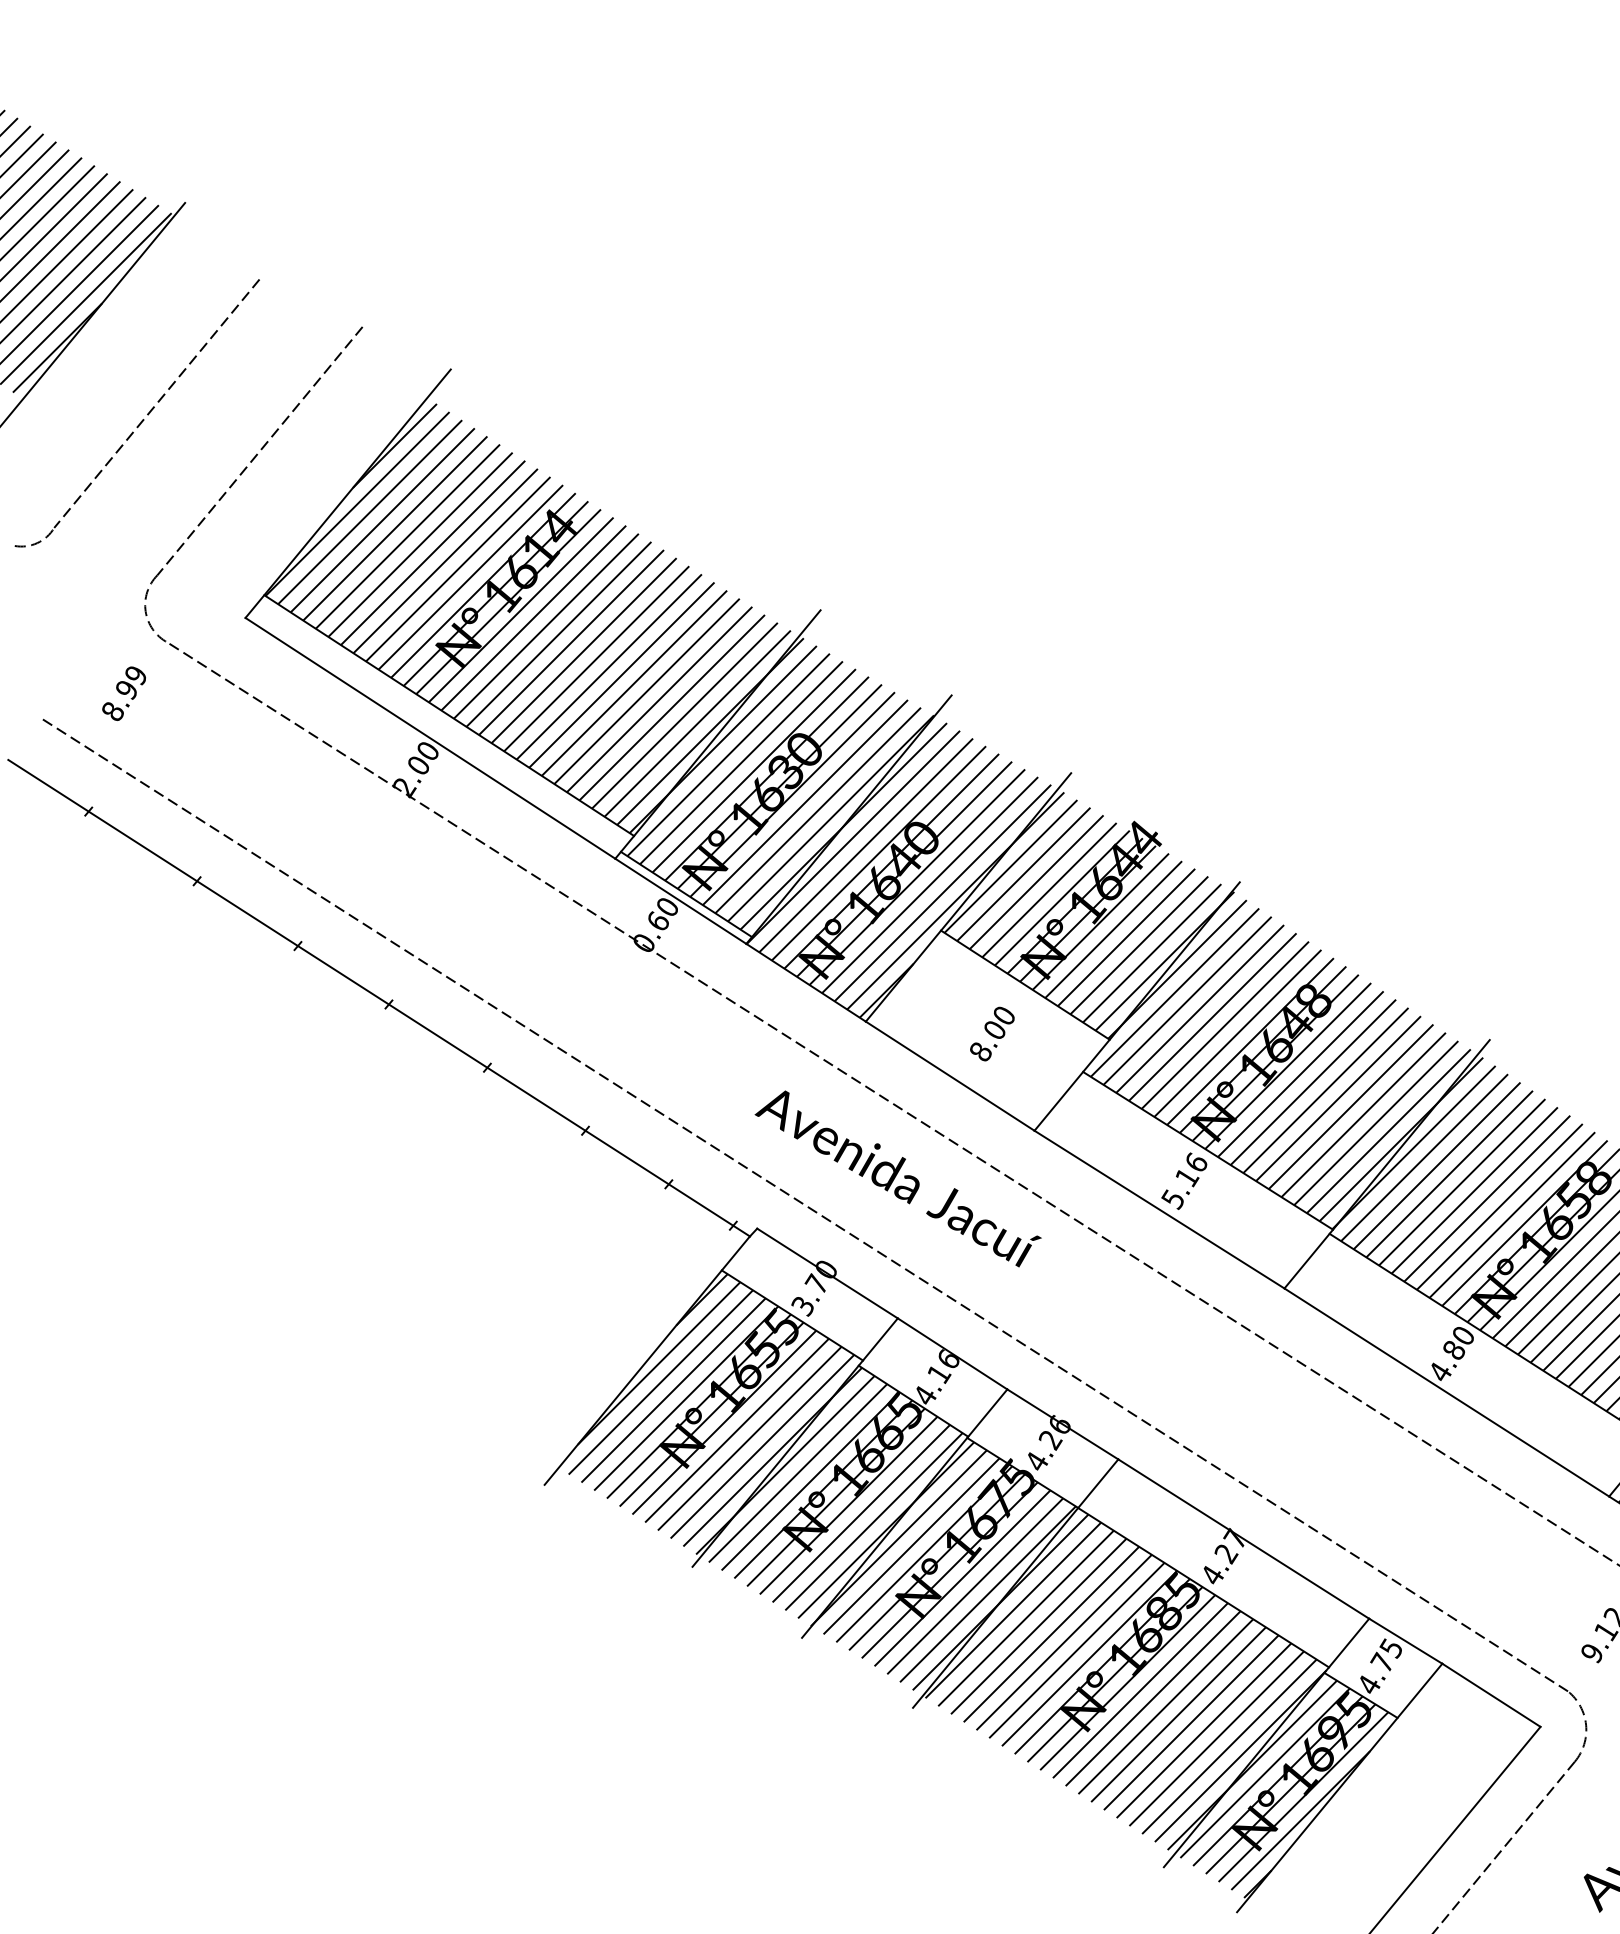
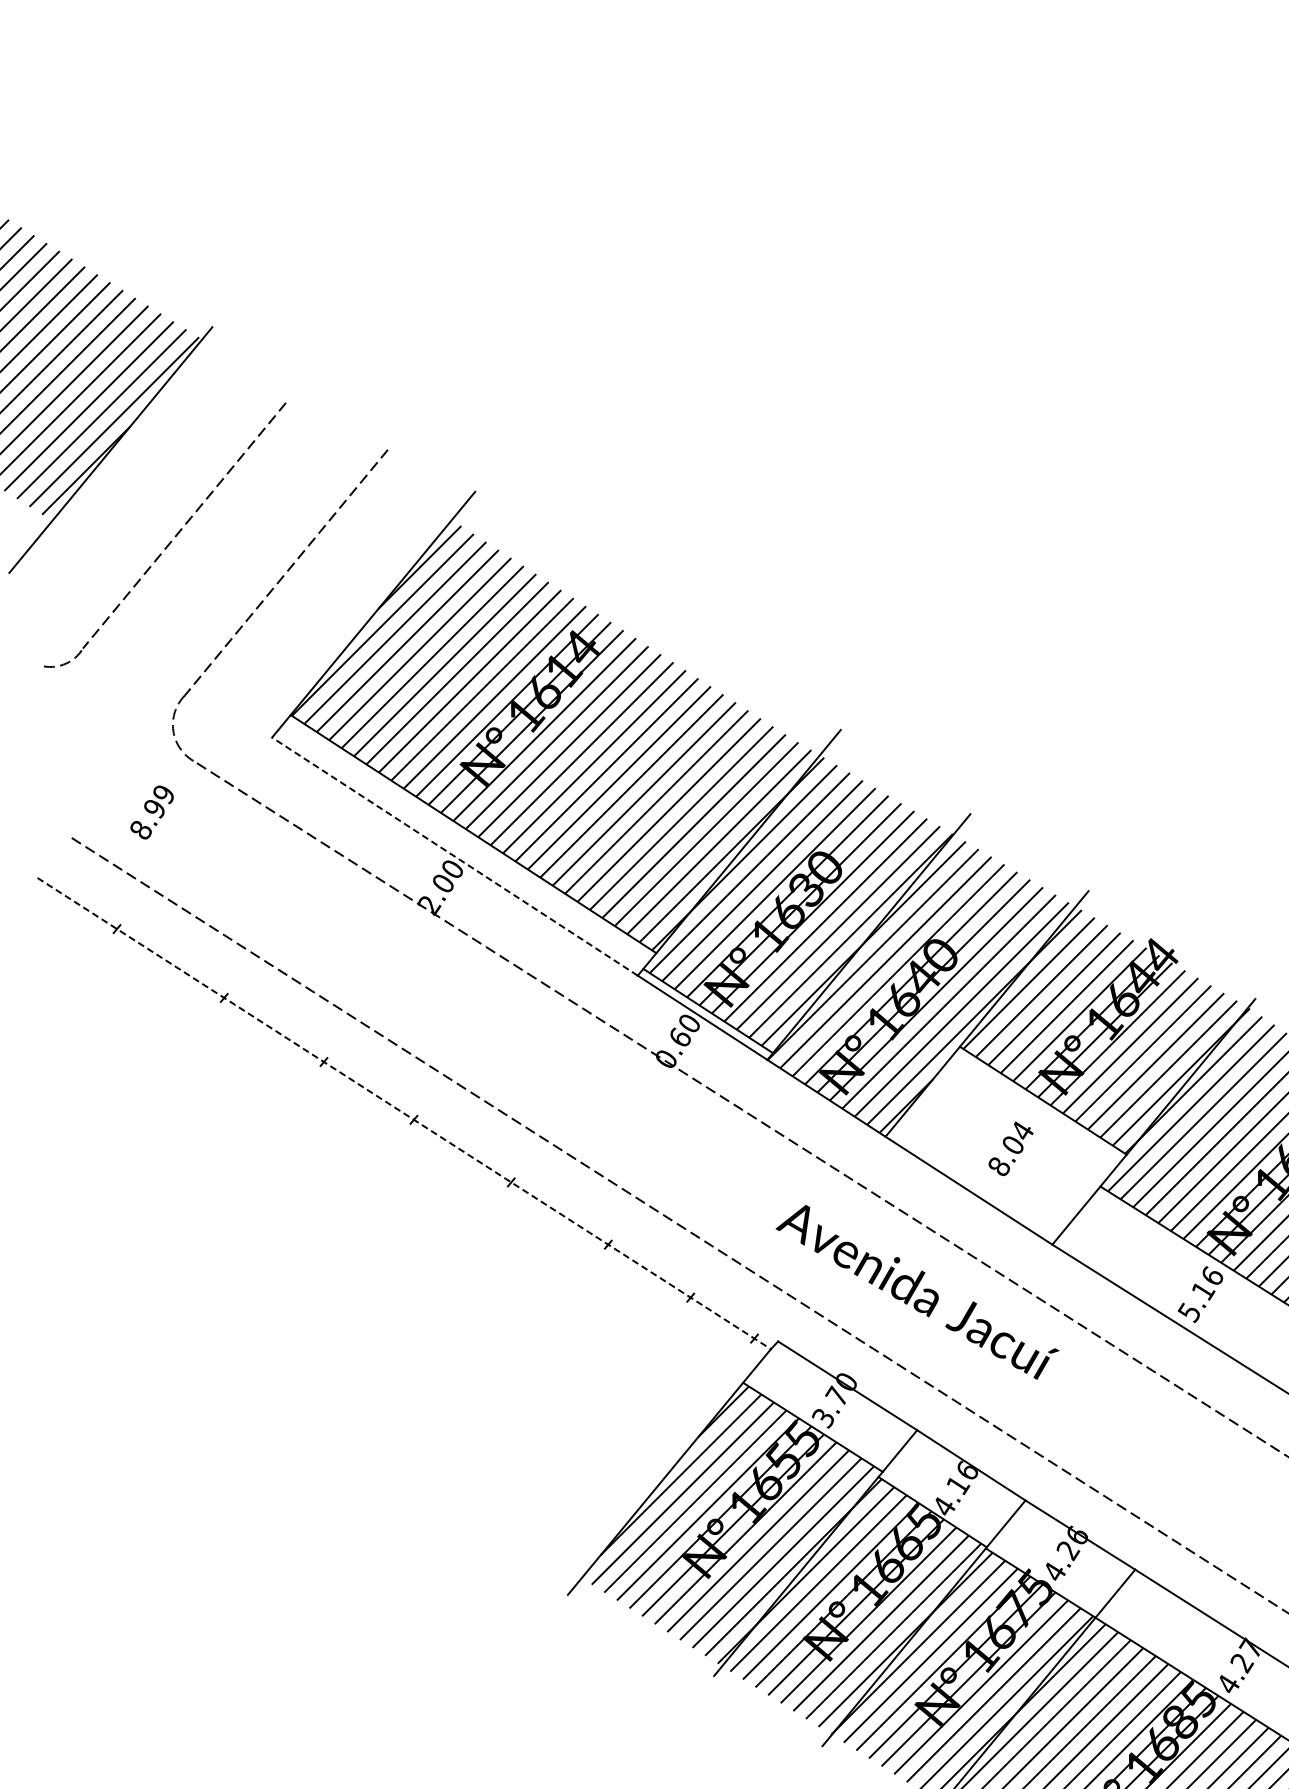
line: (430, 738) -> (455, 856), solid -> dashed
line: (379, 998) -> (404, 1113), solid -> dashed
text: (1004, 1015) -> (1022, 1130), 8.00 -> 8.04

